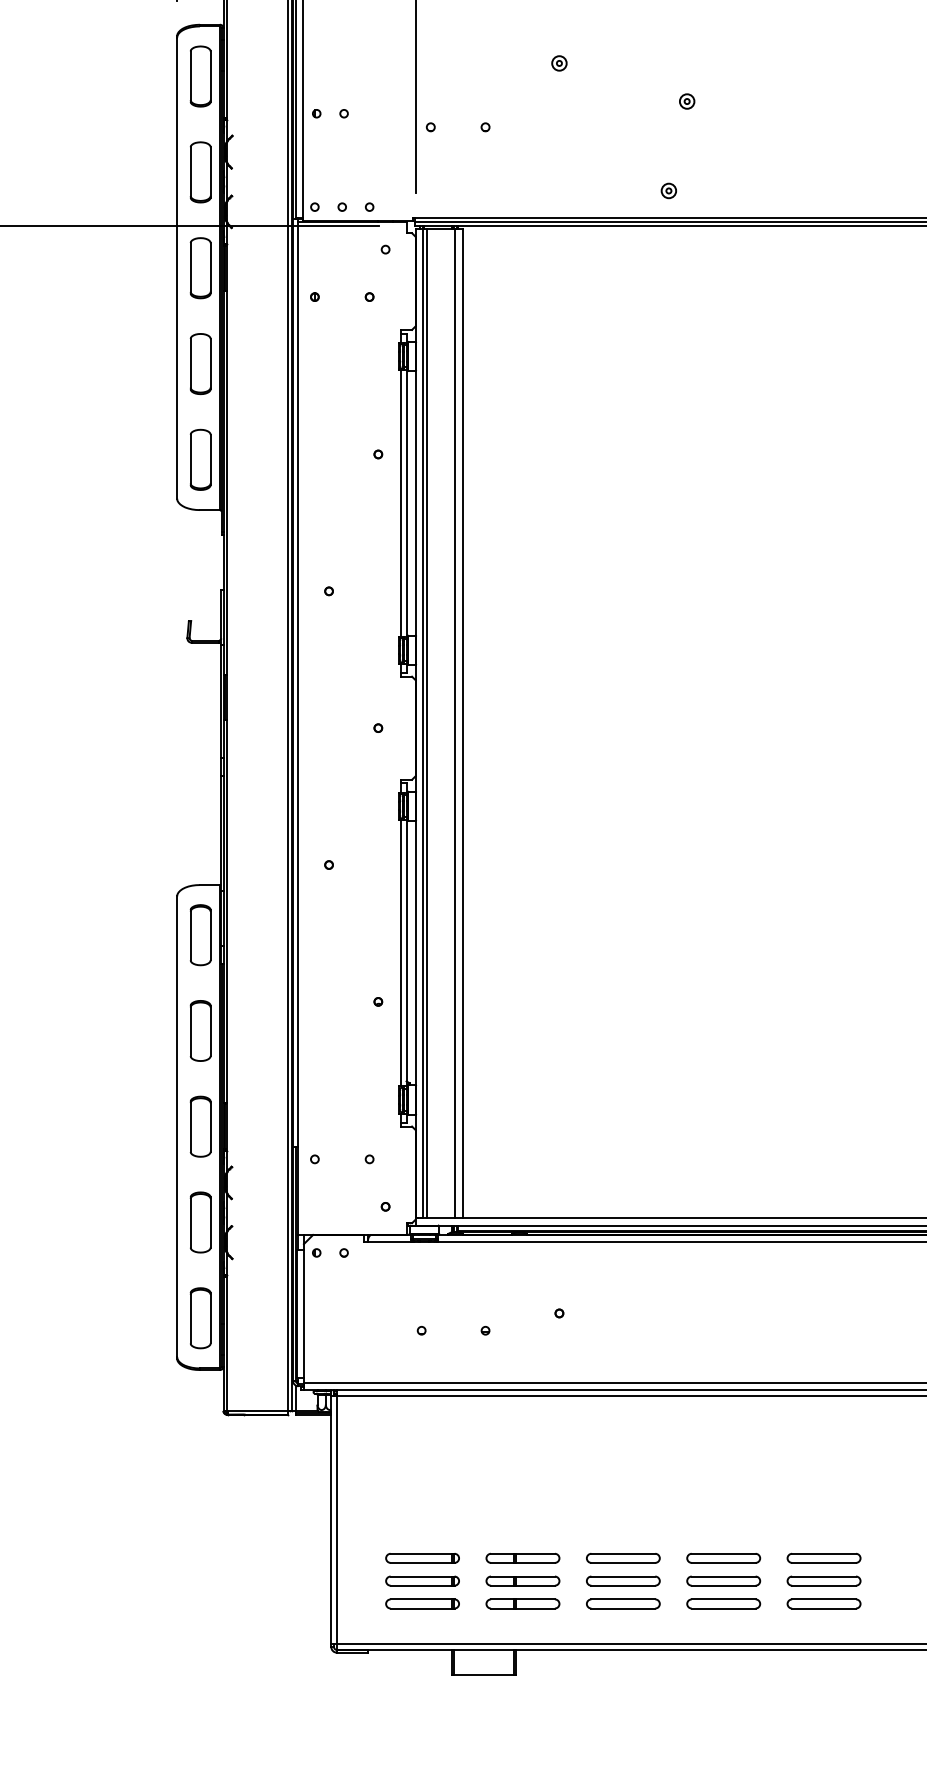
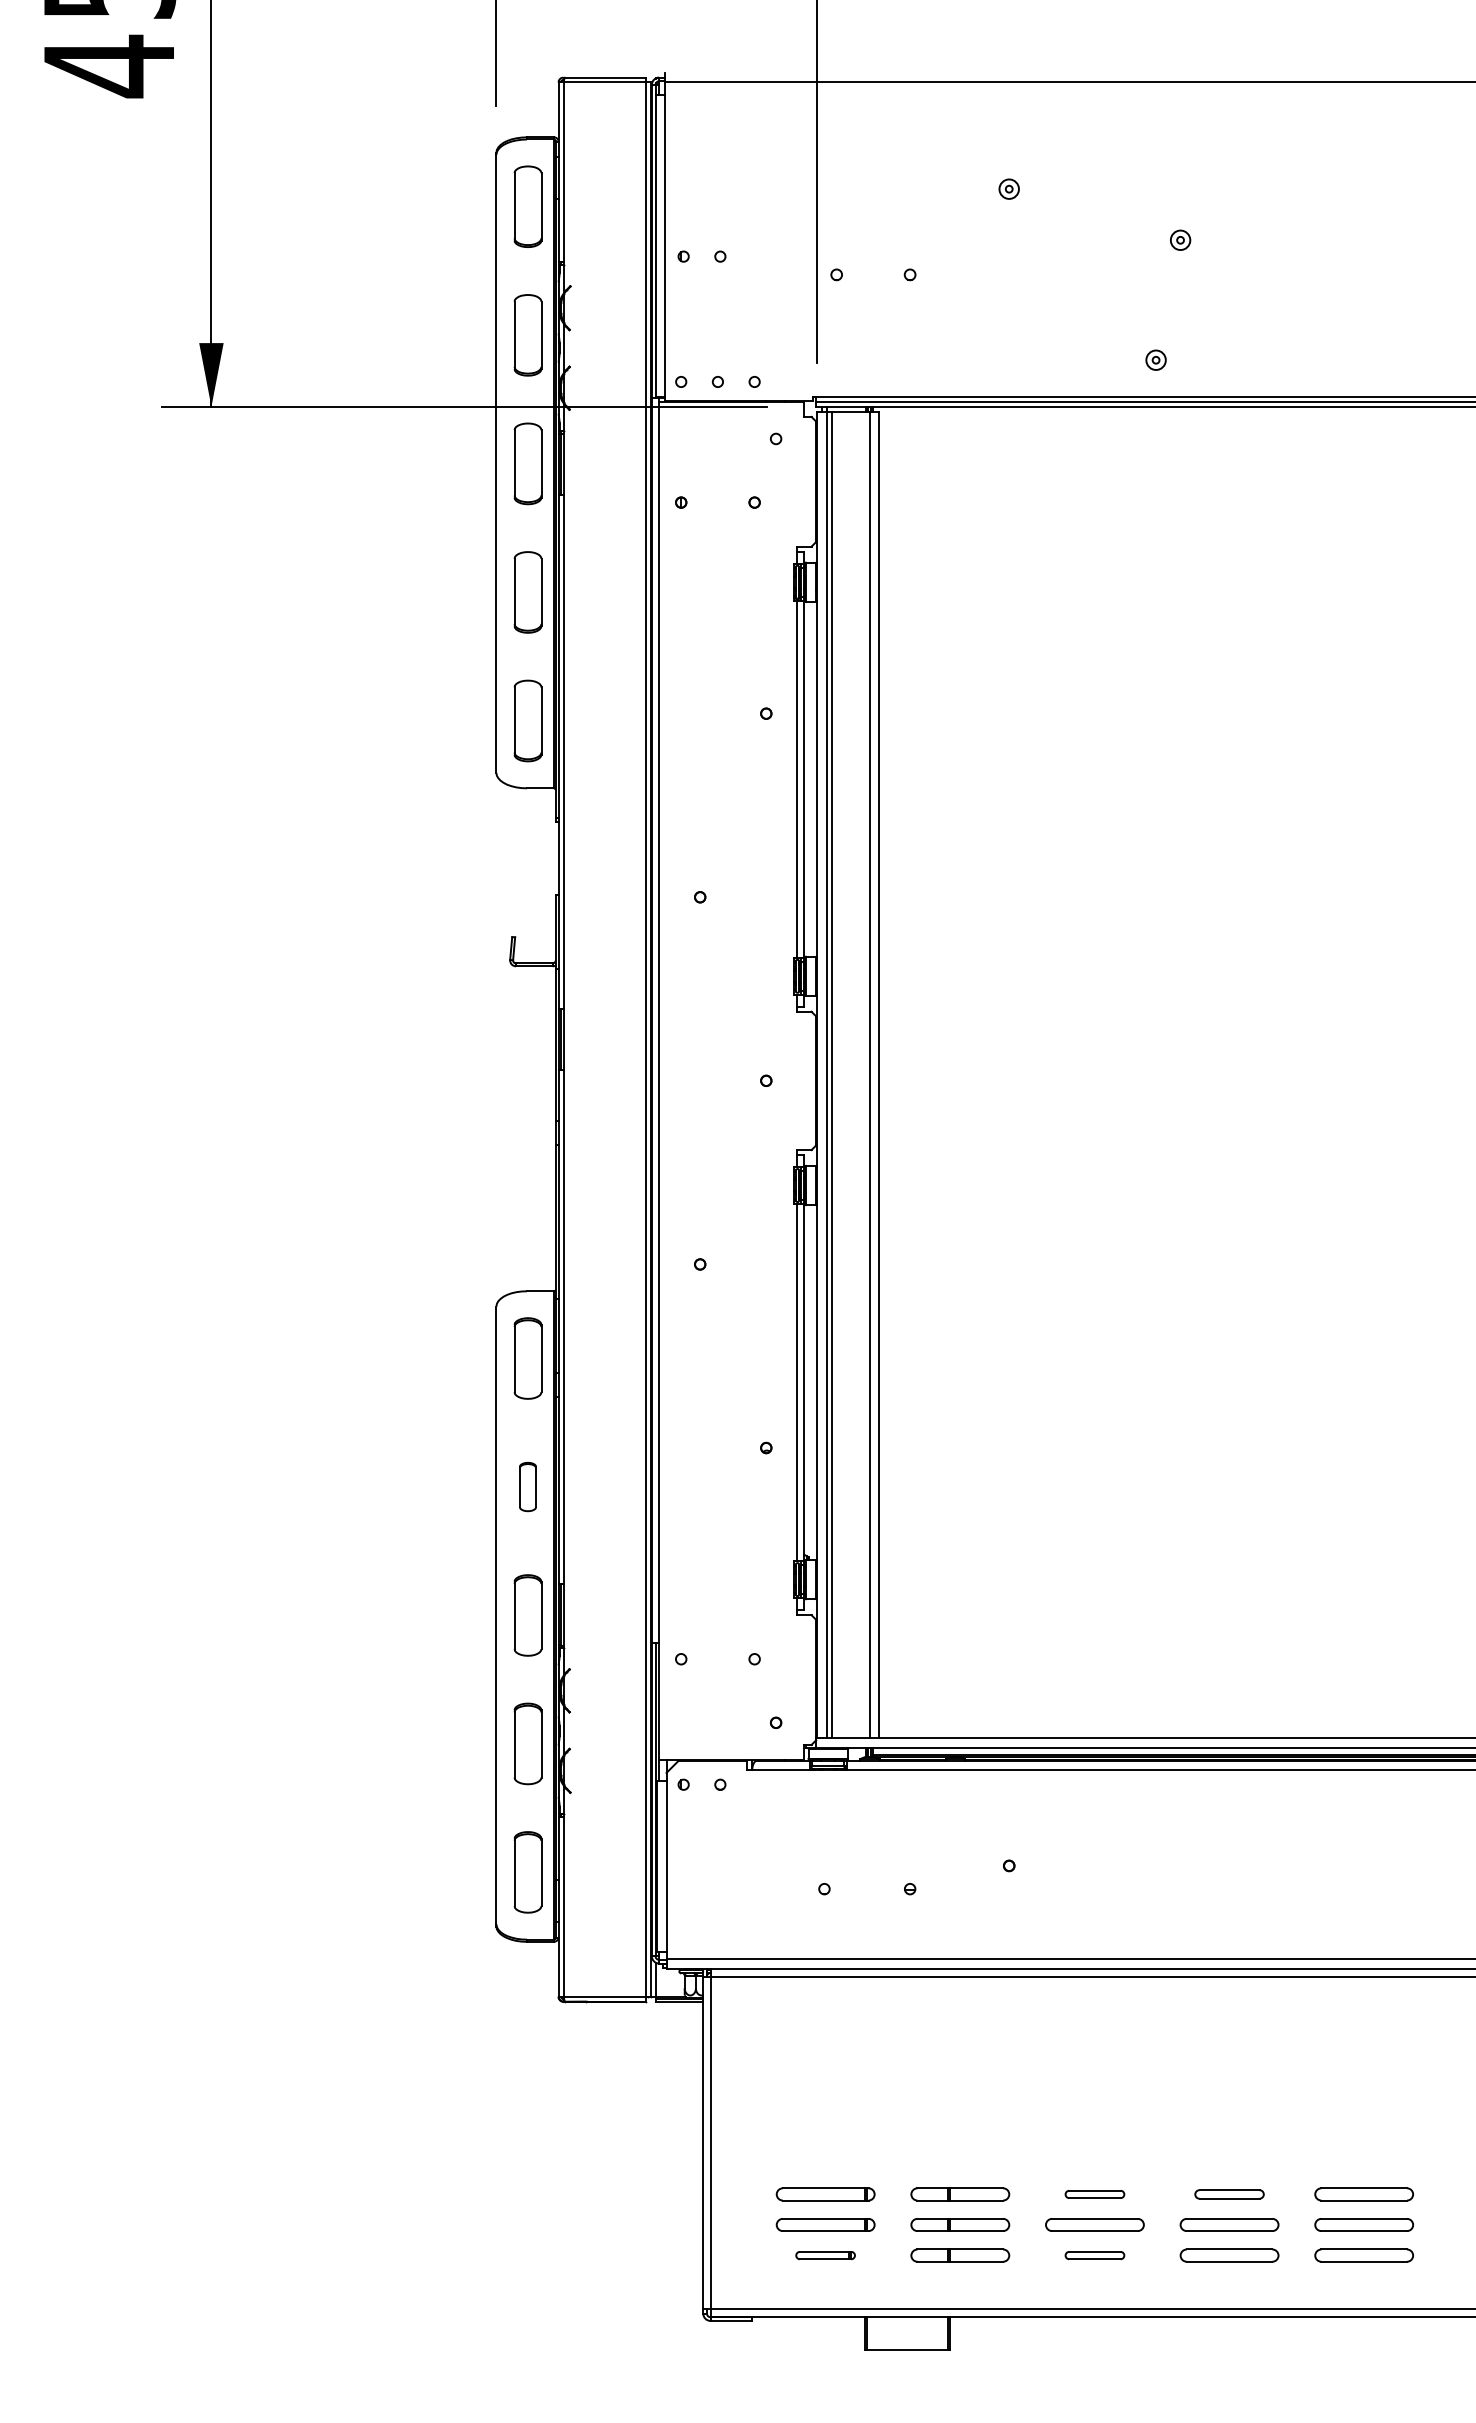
part: (200, 1030) -> (527, 1486), size x0.6
part: (623, 1558) -> (1094, 2194), size x0.6
part: (723, 1558) -> (1229, 2194), size x0.7
part: (422, 1603) -> (825, 2255), size x0.6
part: (623, 1603) -> (1094, 2255), size x0.6

